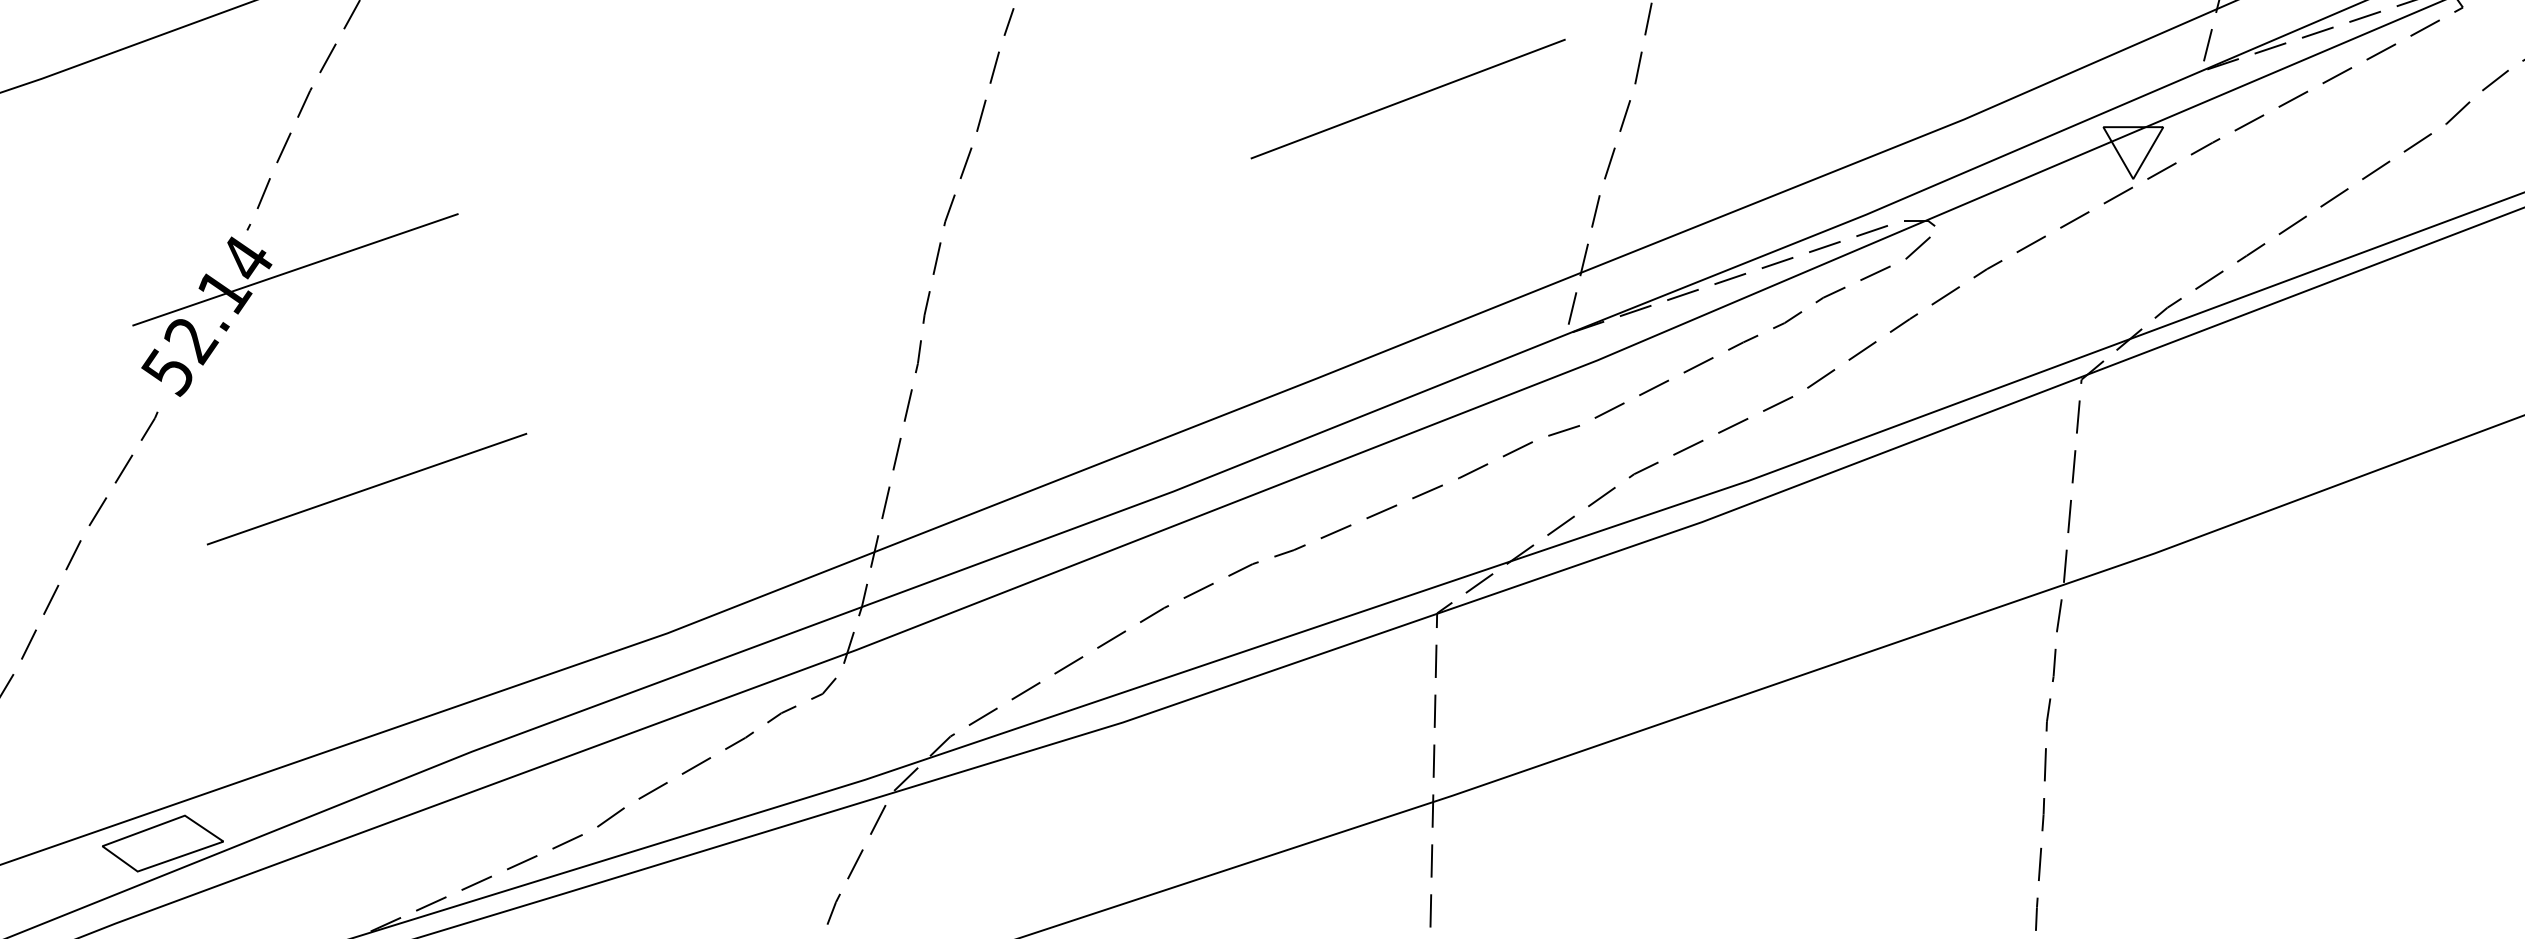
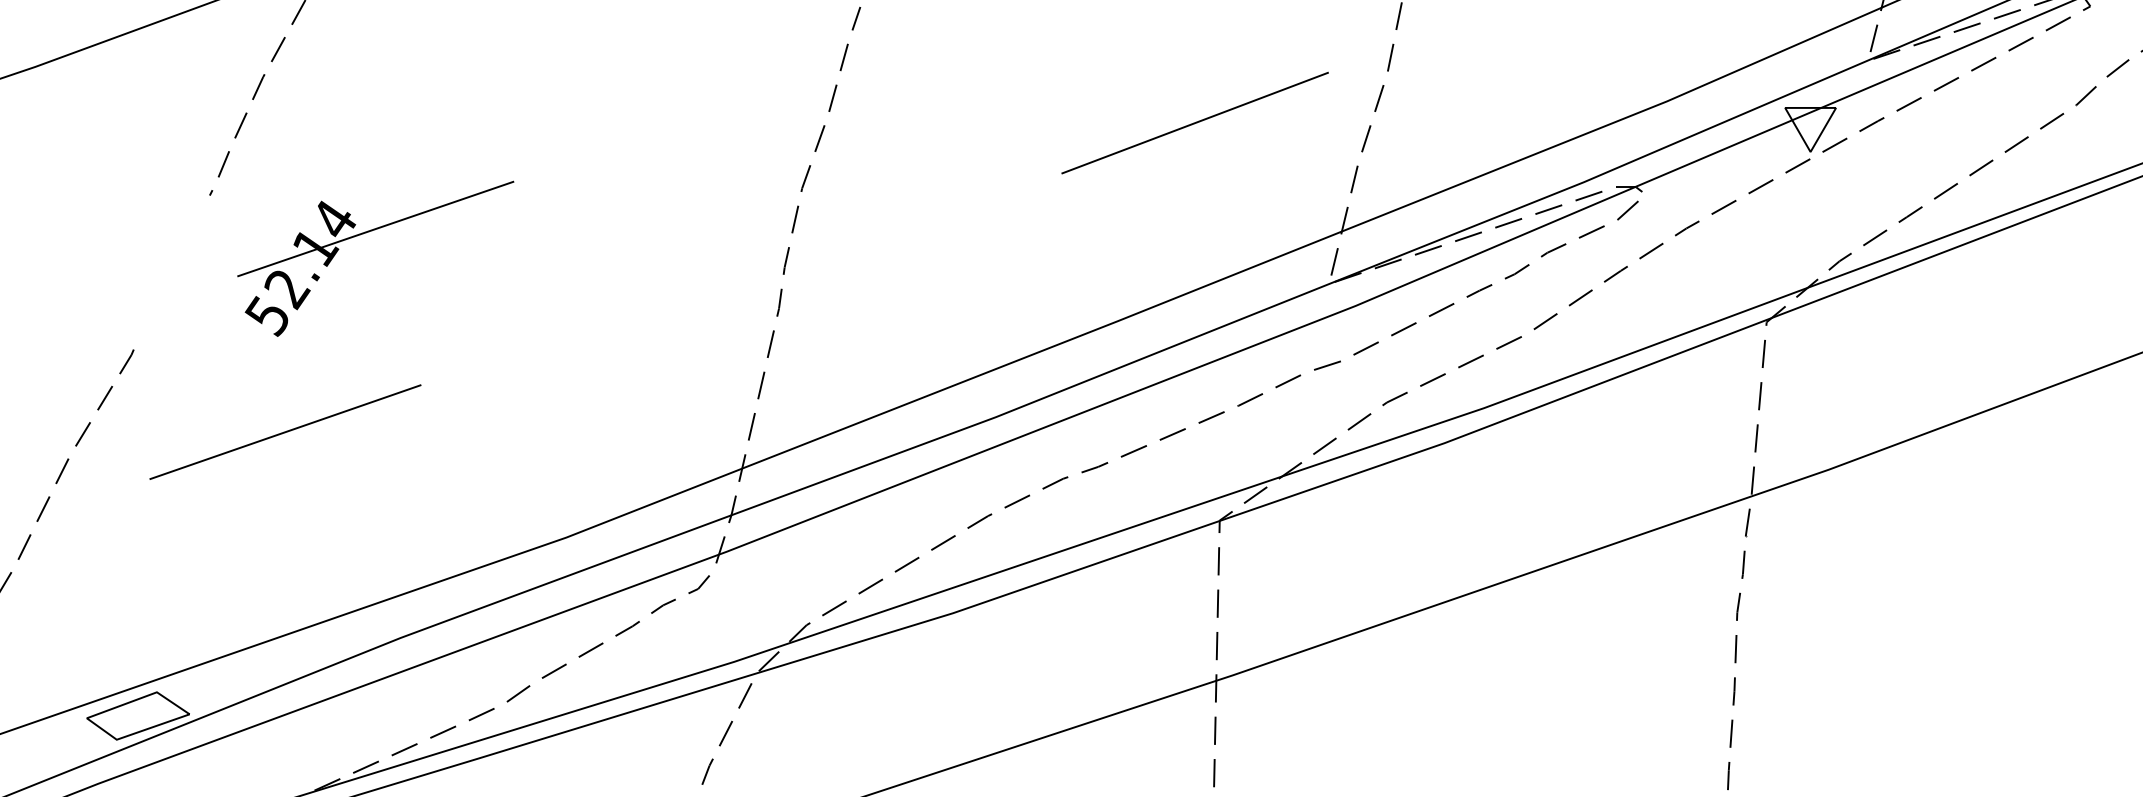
line: (1407, 98) -> (1194, 122), moved
part: (284, 275) -> (366, 233), moved
line: (367, 488) -> (285, 431), moved

